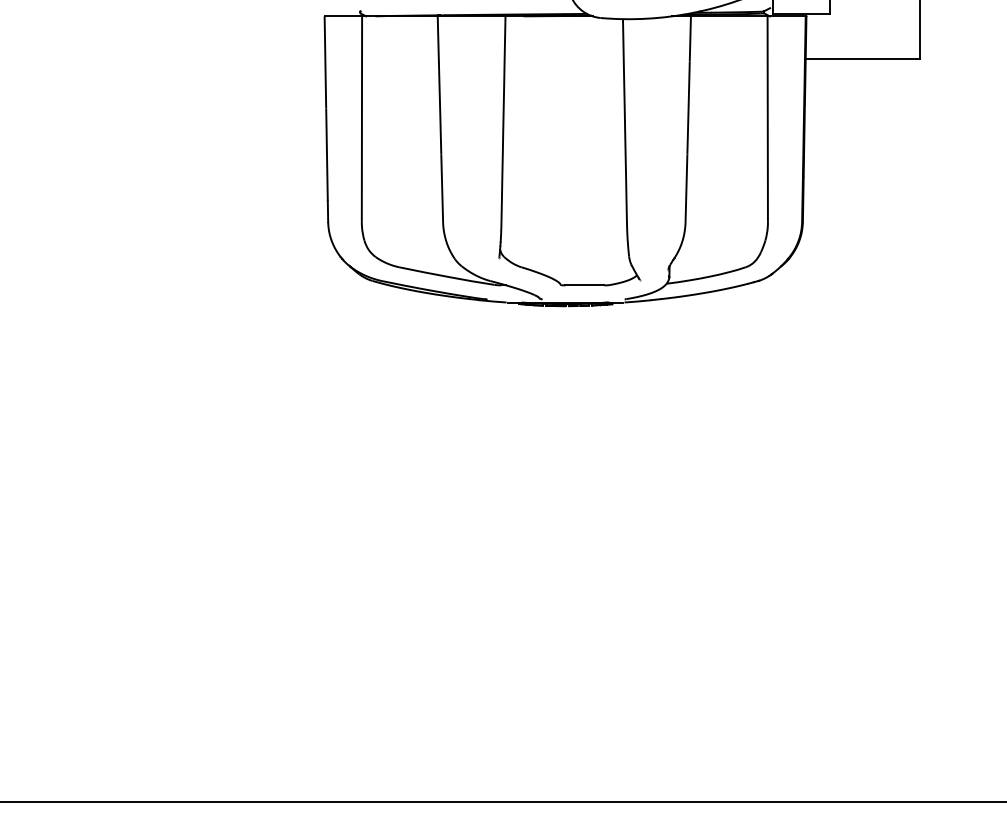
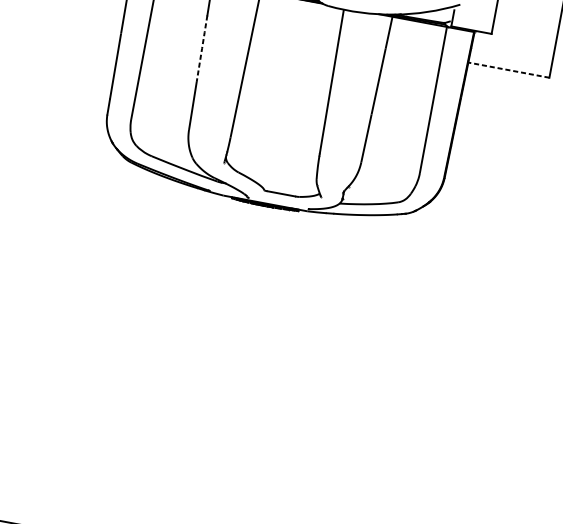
line: (862, 59) -> (508, 70), solid -> dashed
line: (440, 108) -> (202, 48), solid -> dashed

